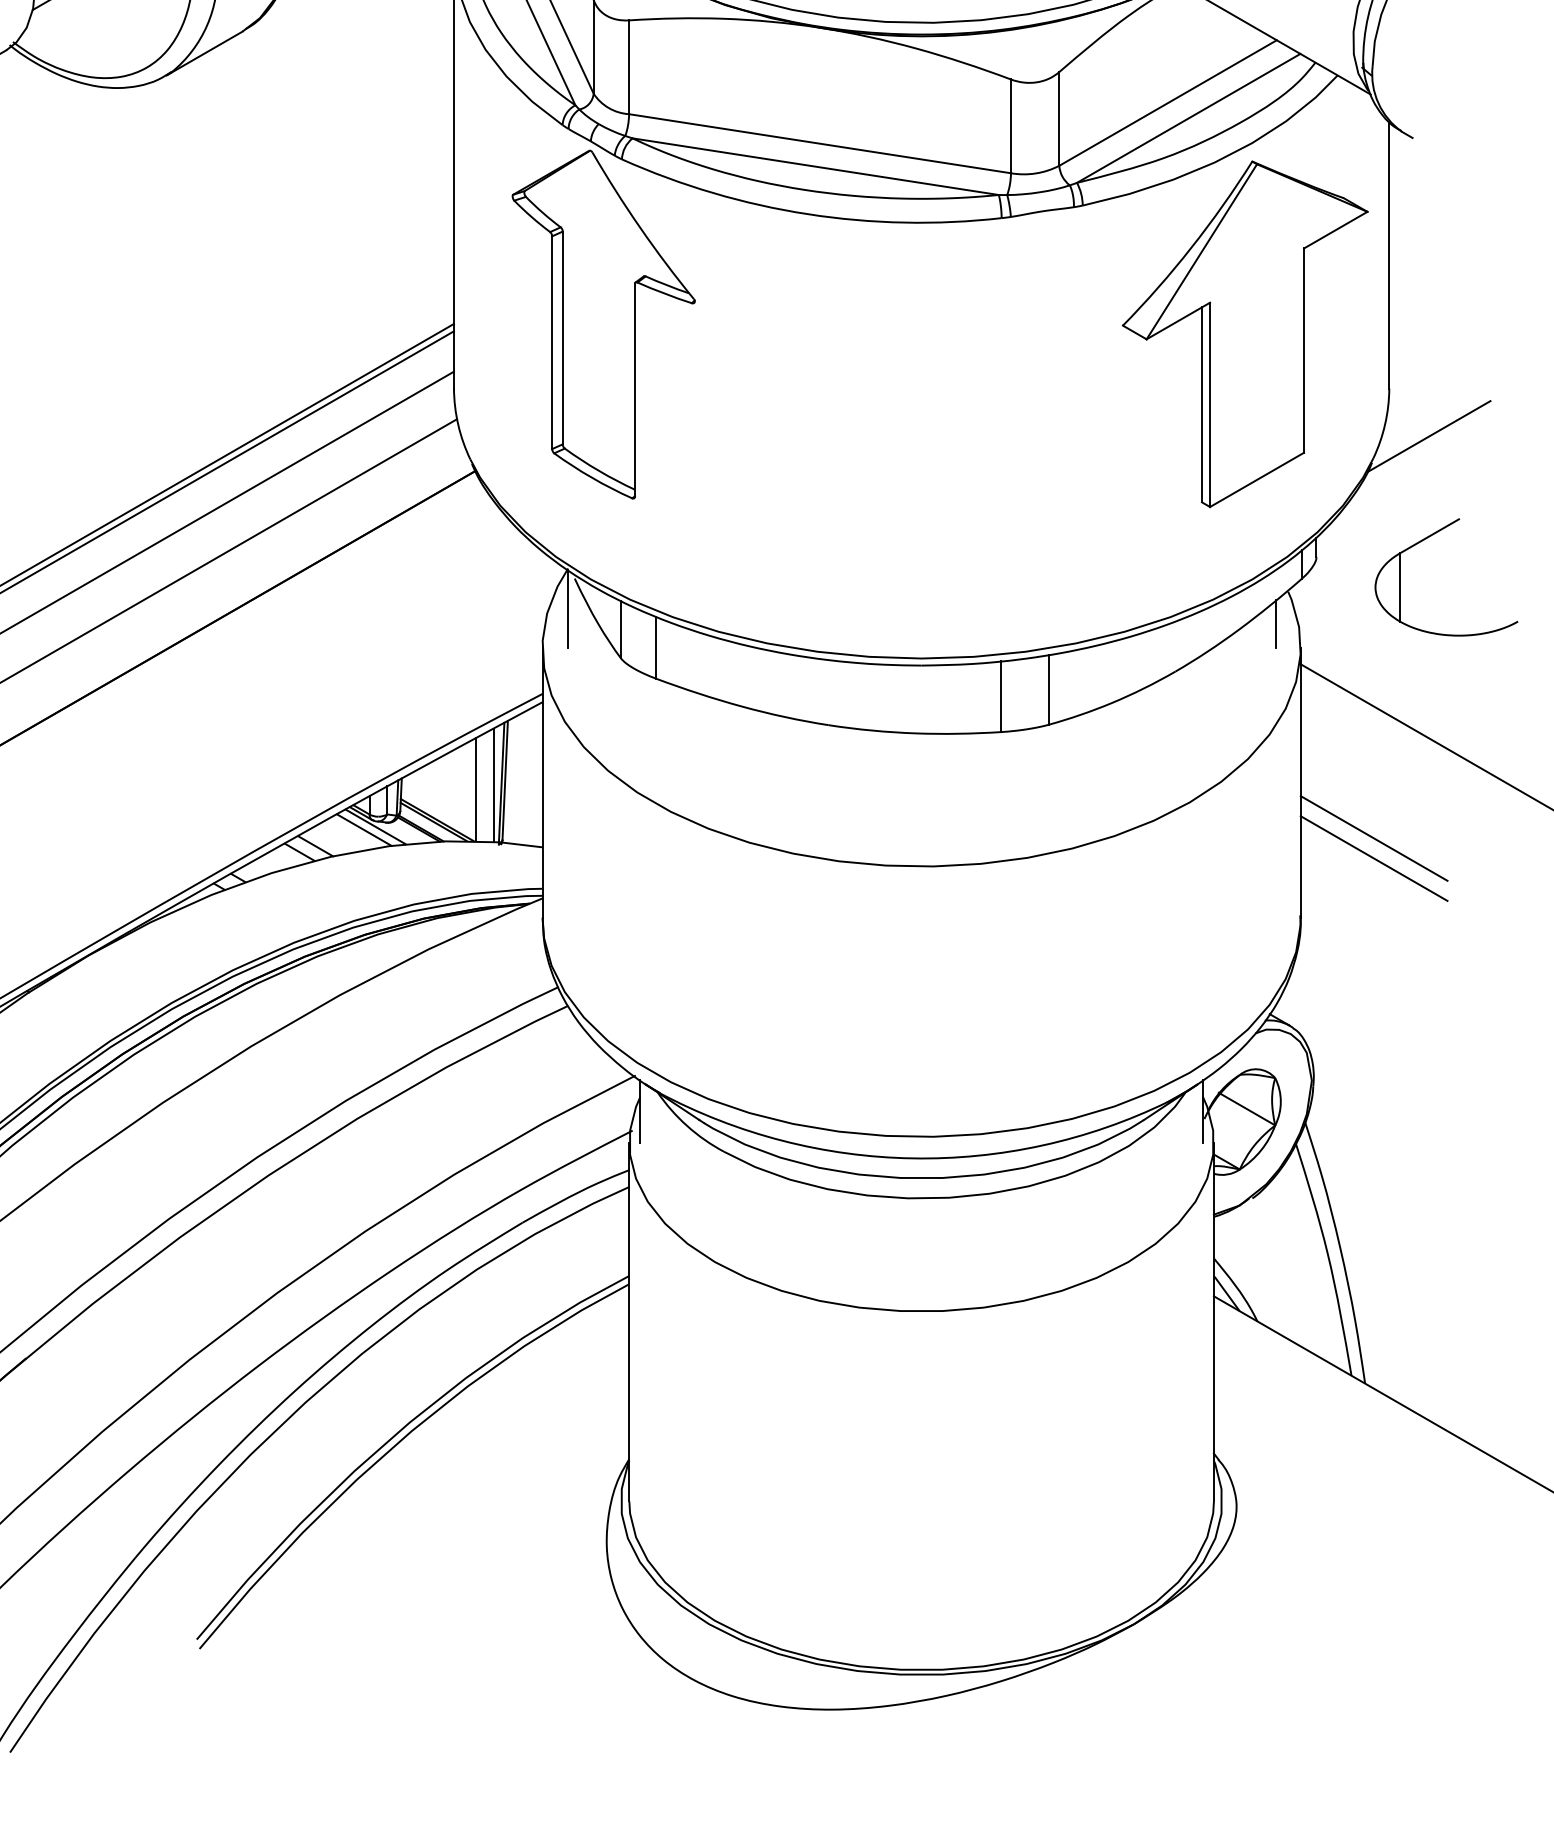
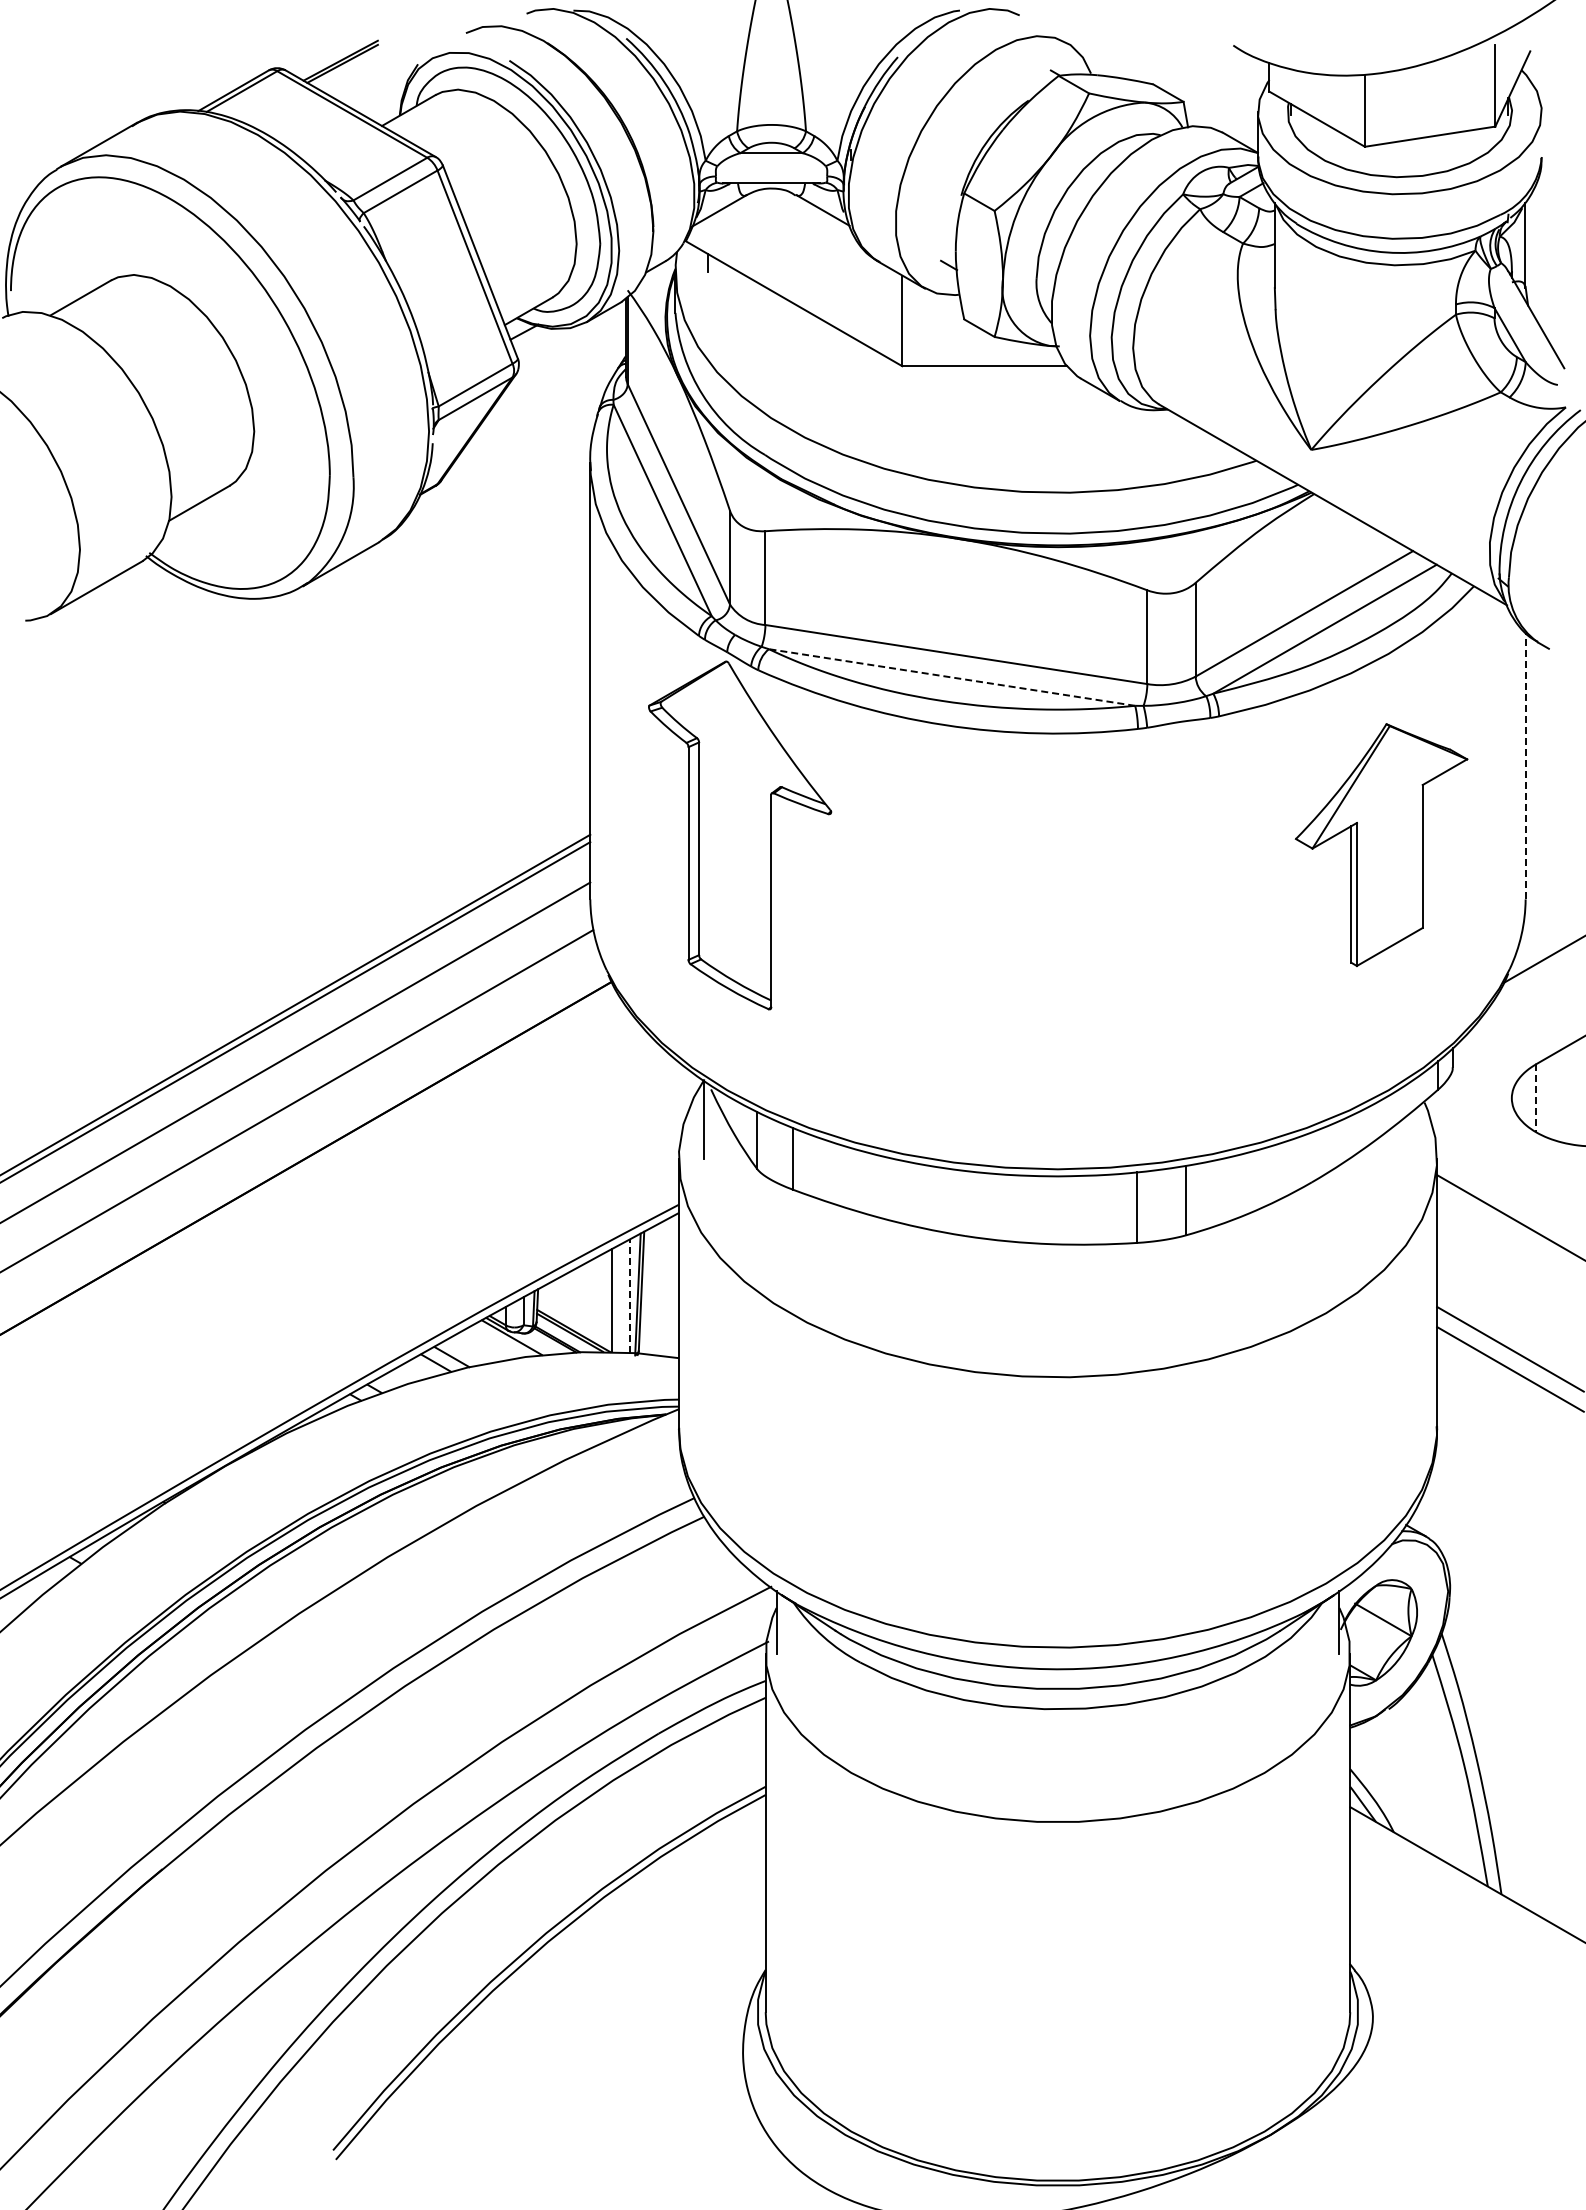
line: (815, 166) -> (951, 677), solid -> dashed
line: (1389, 254) -> (1525, 765), solid -> dashed
part: (1245, 333) -> (1381, 844), size x0.7
line: (1400, 587) -> (1536, 1098), solid -> dashed
line: (1276, 623) -> (1412, 1134), removed
line: (493, 785) -> (629, 1296), solid -> dashed
line: (364, 829) -> (500, 1340), removed

